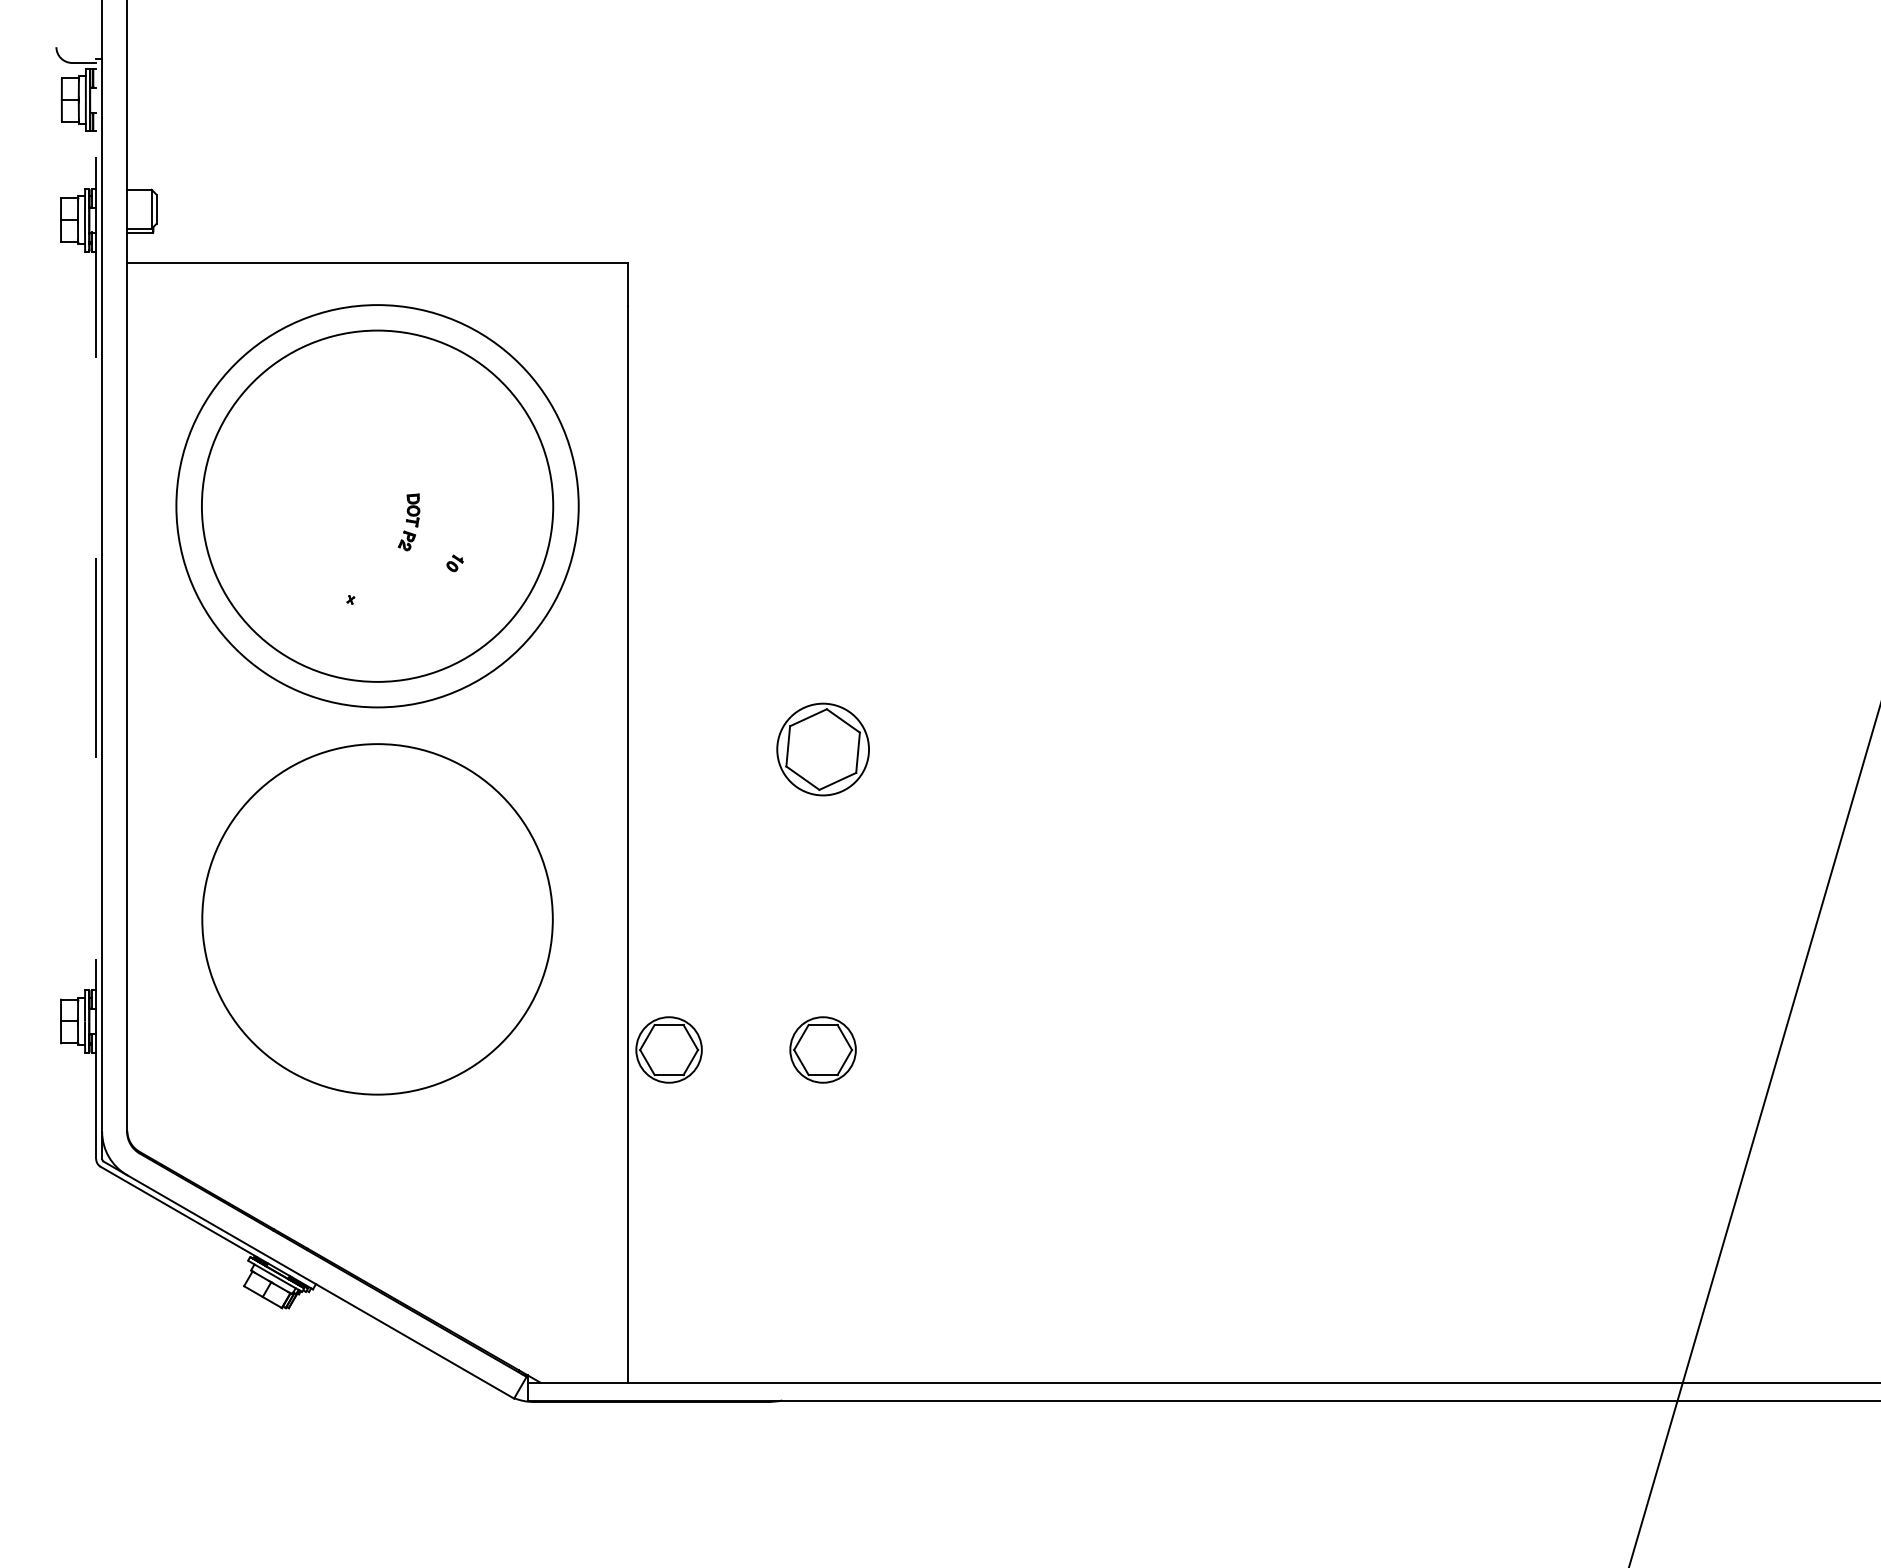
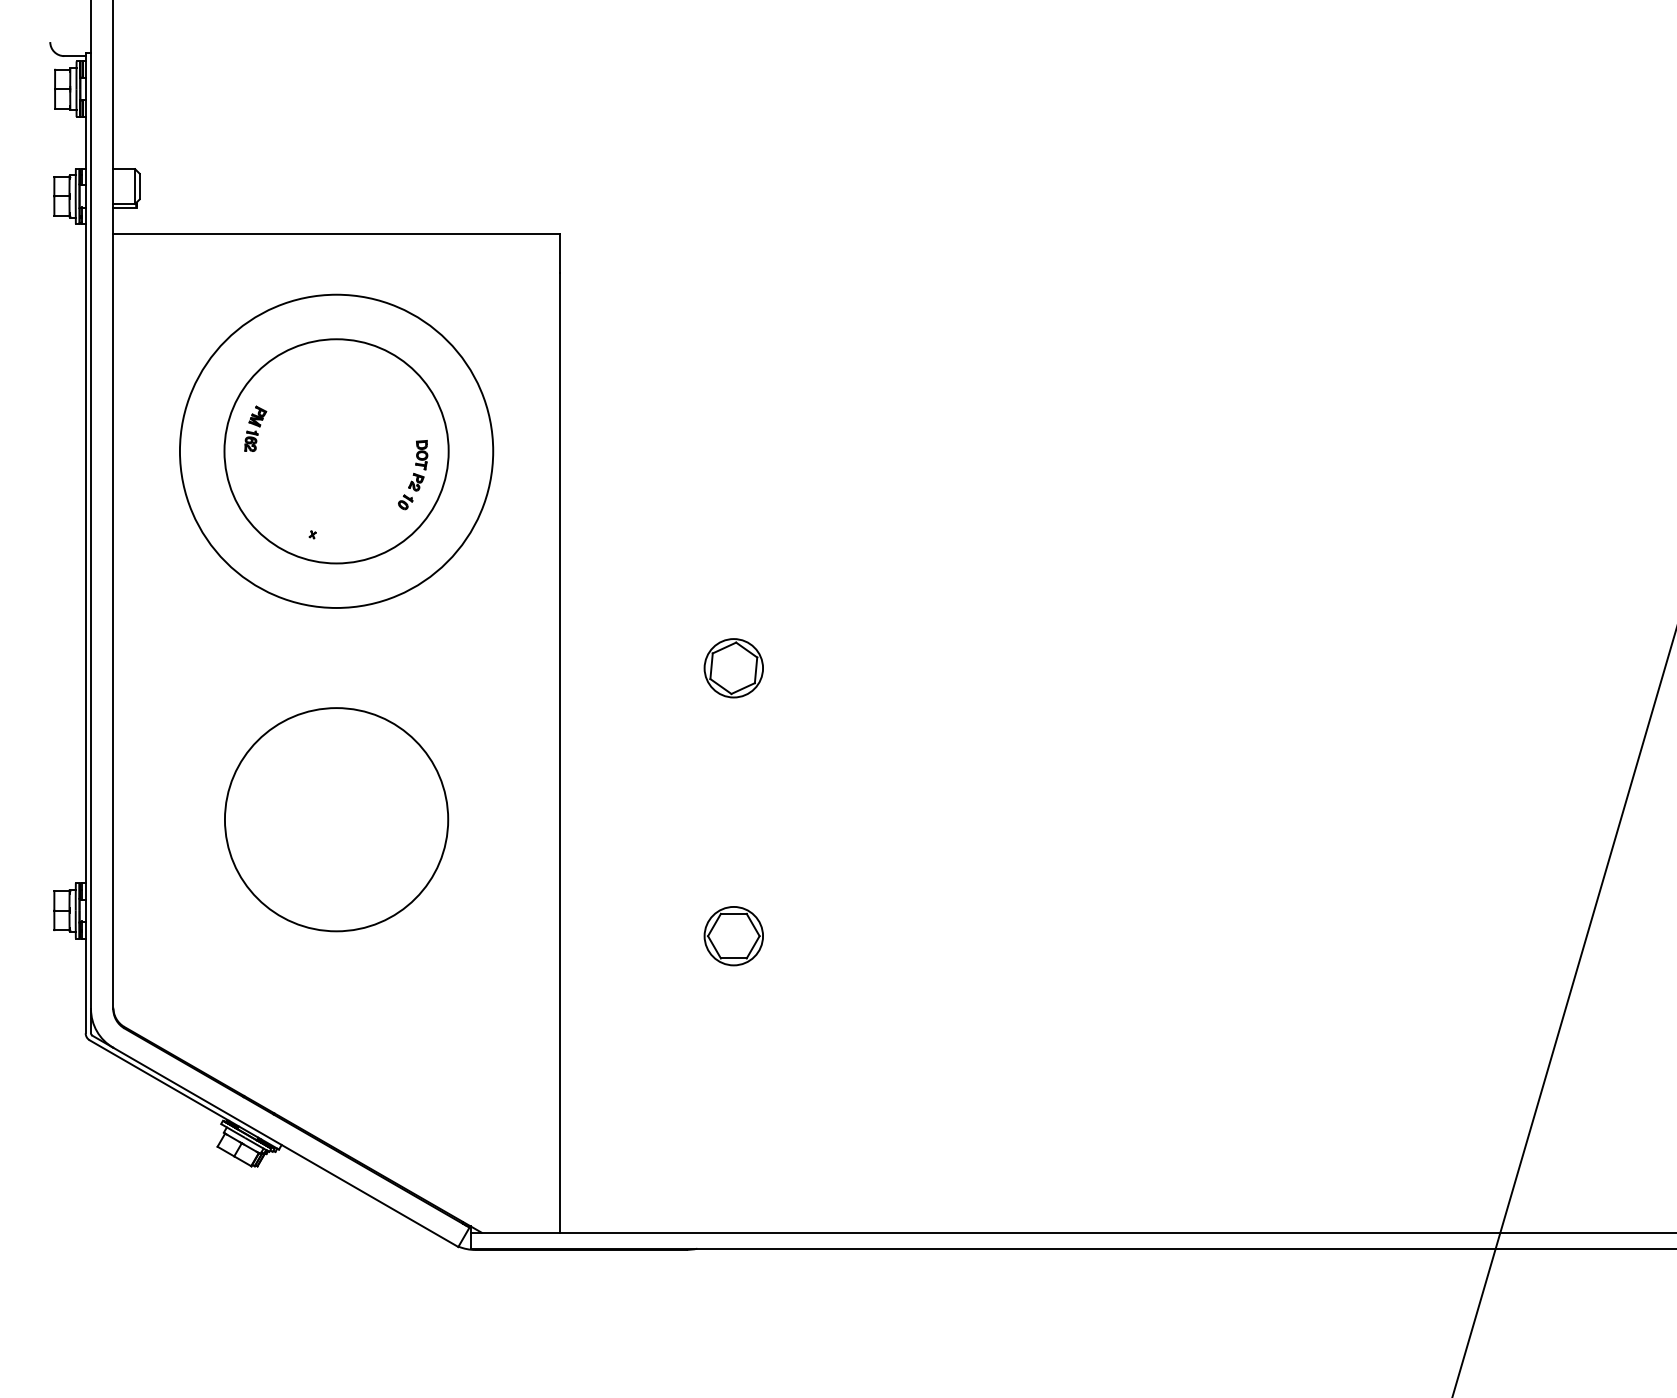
part: (286, 480) -> (255, 428), added
circle: (377, 505) -> (336, 450), size x0.62
part: (408, 522) -> (417, 465), moved
line: (96, 609) -> (85, 543), dashed -> solid
part: (822, 749) -> (733, 668), size x0.71
circle: (377, 919) -> (336, 819), size x0.71
part: (668, 1049) -> (595, 935), removed

